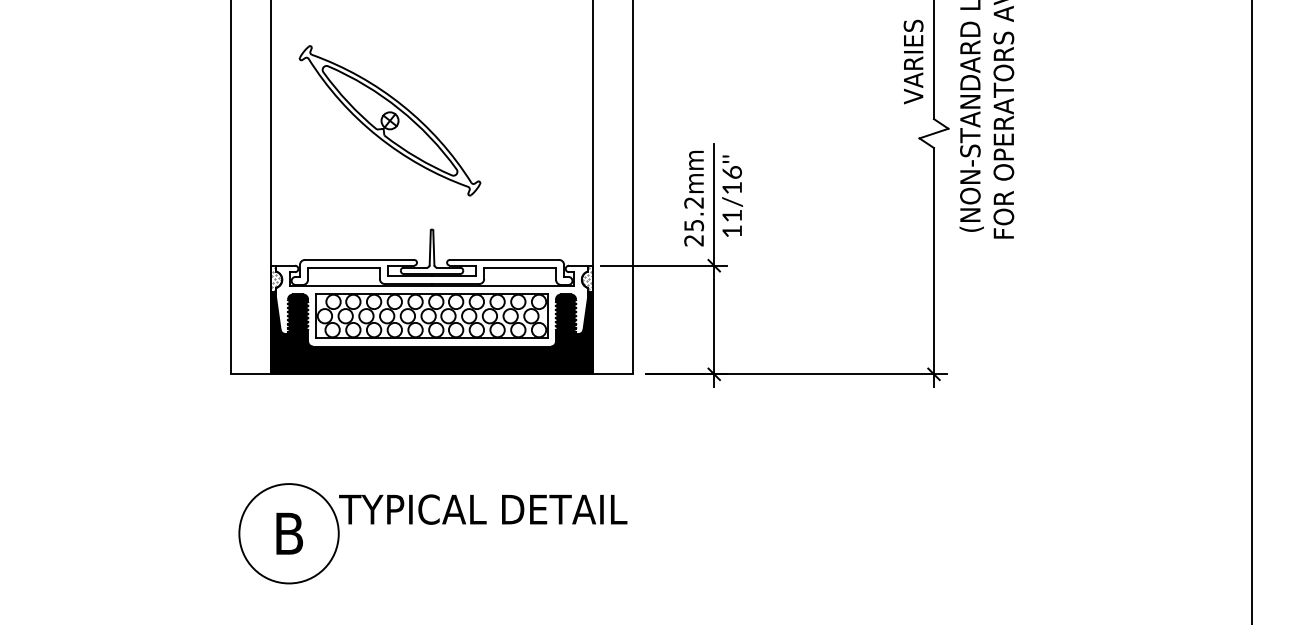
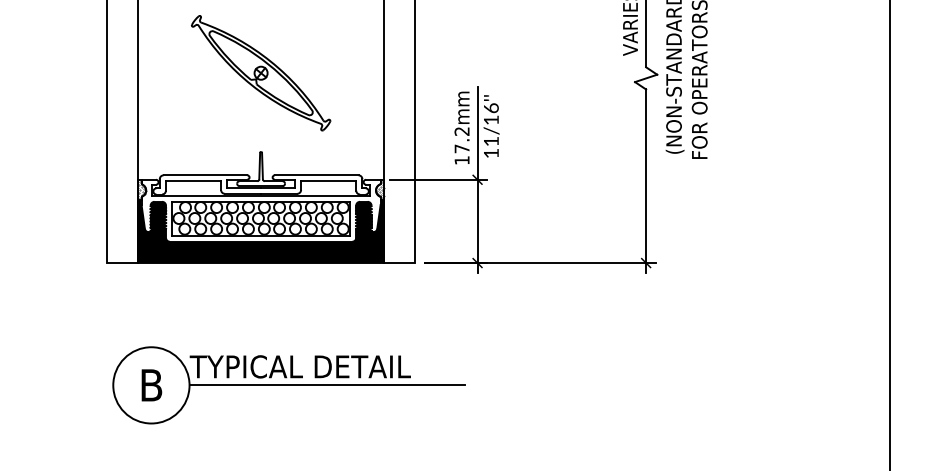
part: (389, 120) -> (260, 72), moved
text: (694, 233) -> (462, 155), 25.2mm -> 17.2mm
line: (518, 533) -> (327, 385), added

